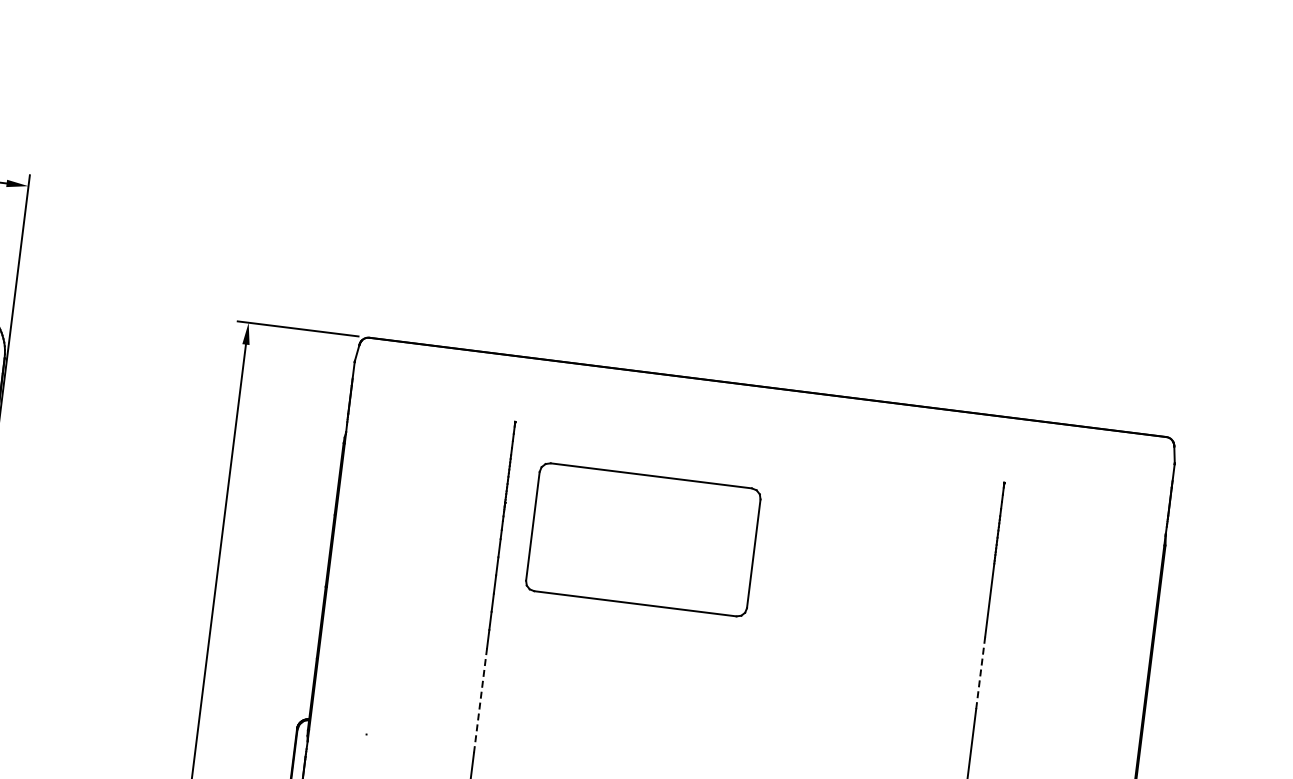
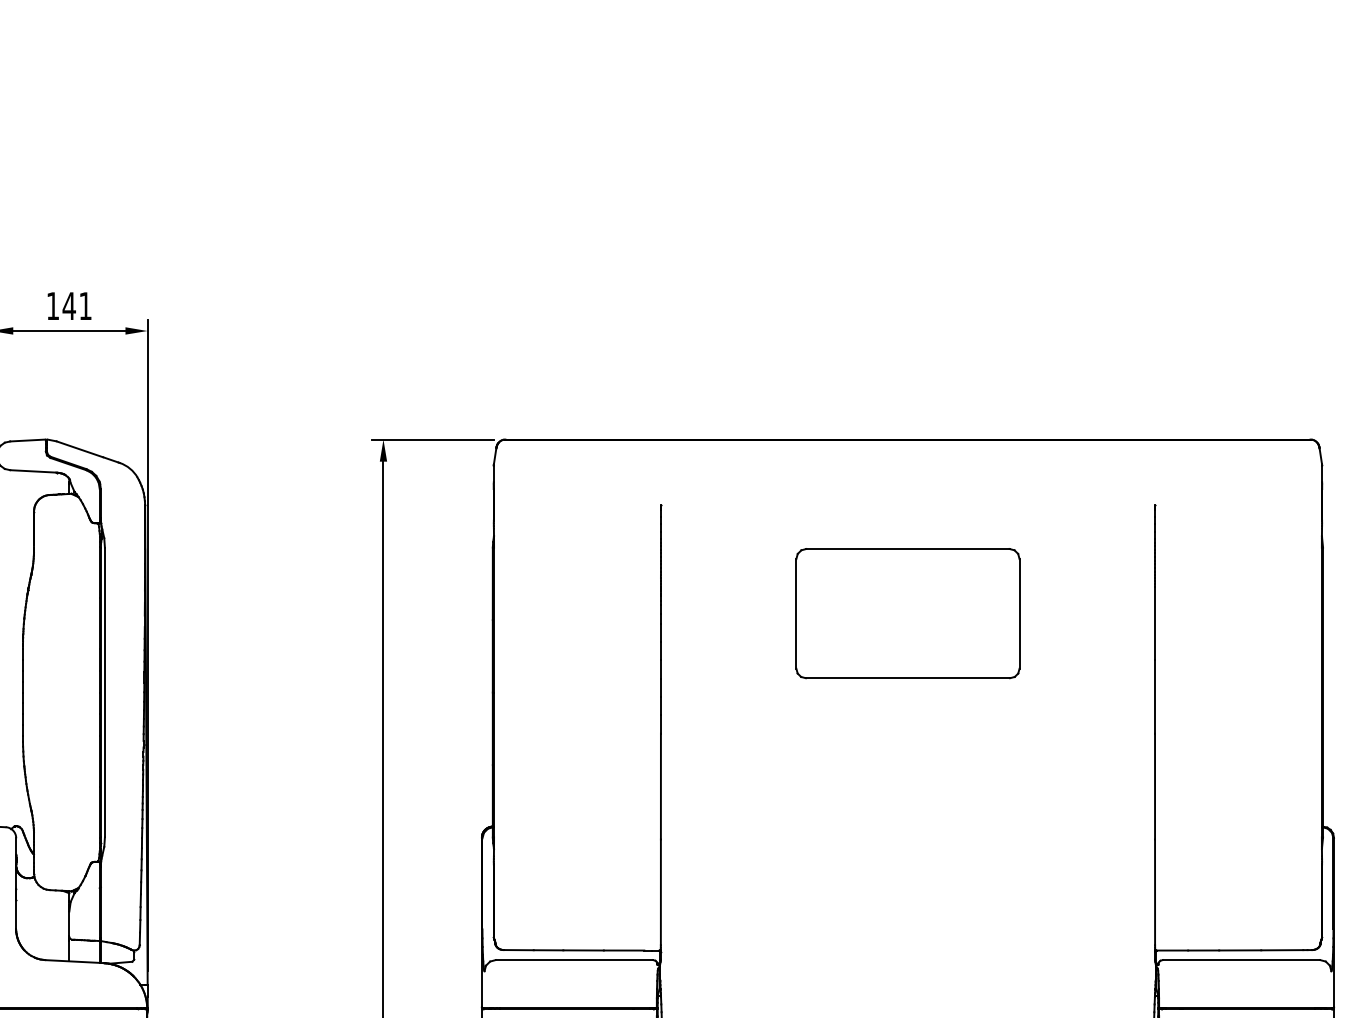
part: (642, 539) -> (907, 613), moved
line: (981, 673) -> (1155, 697), dashed -> solid
line: (480, 700) -> (660, 786), dashed -> solid

